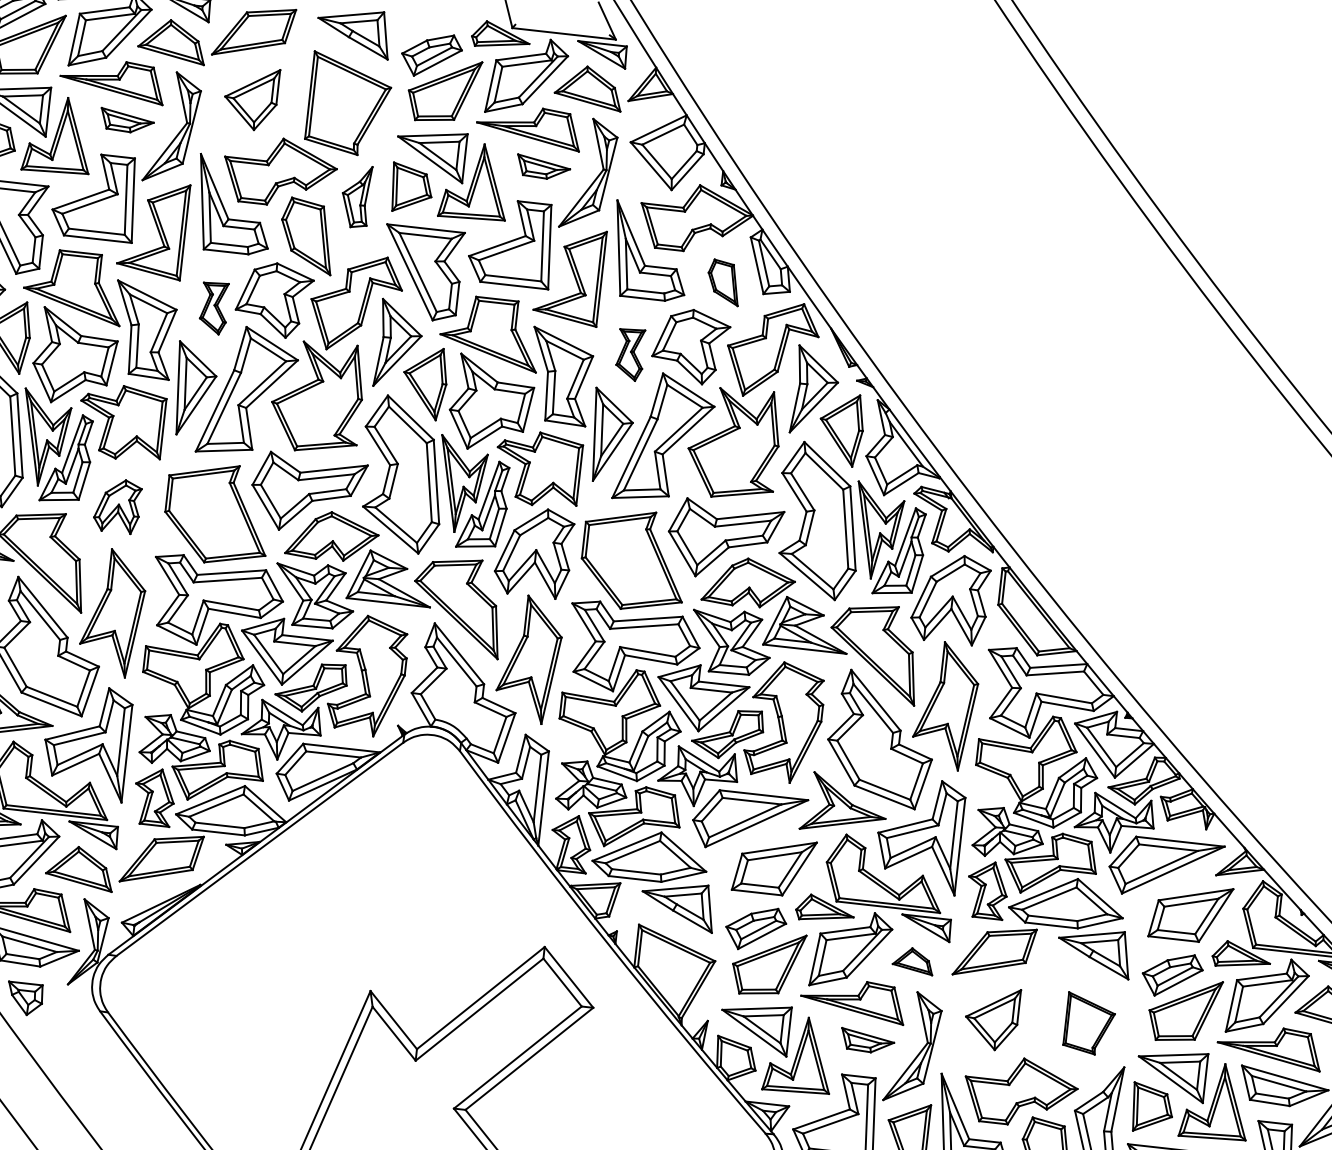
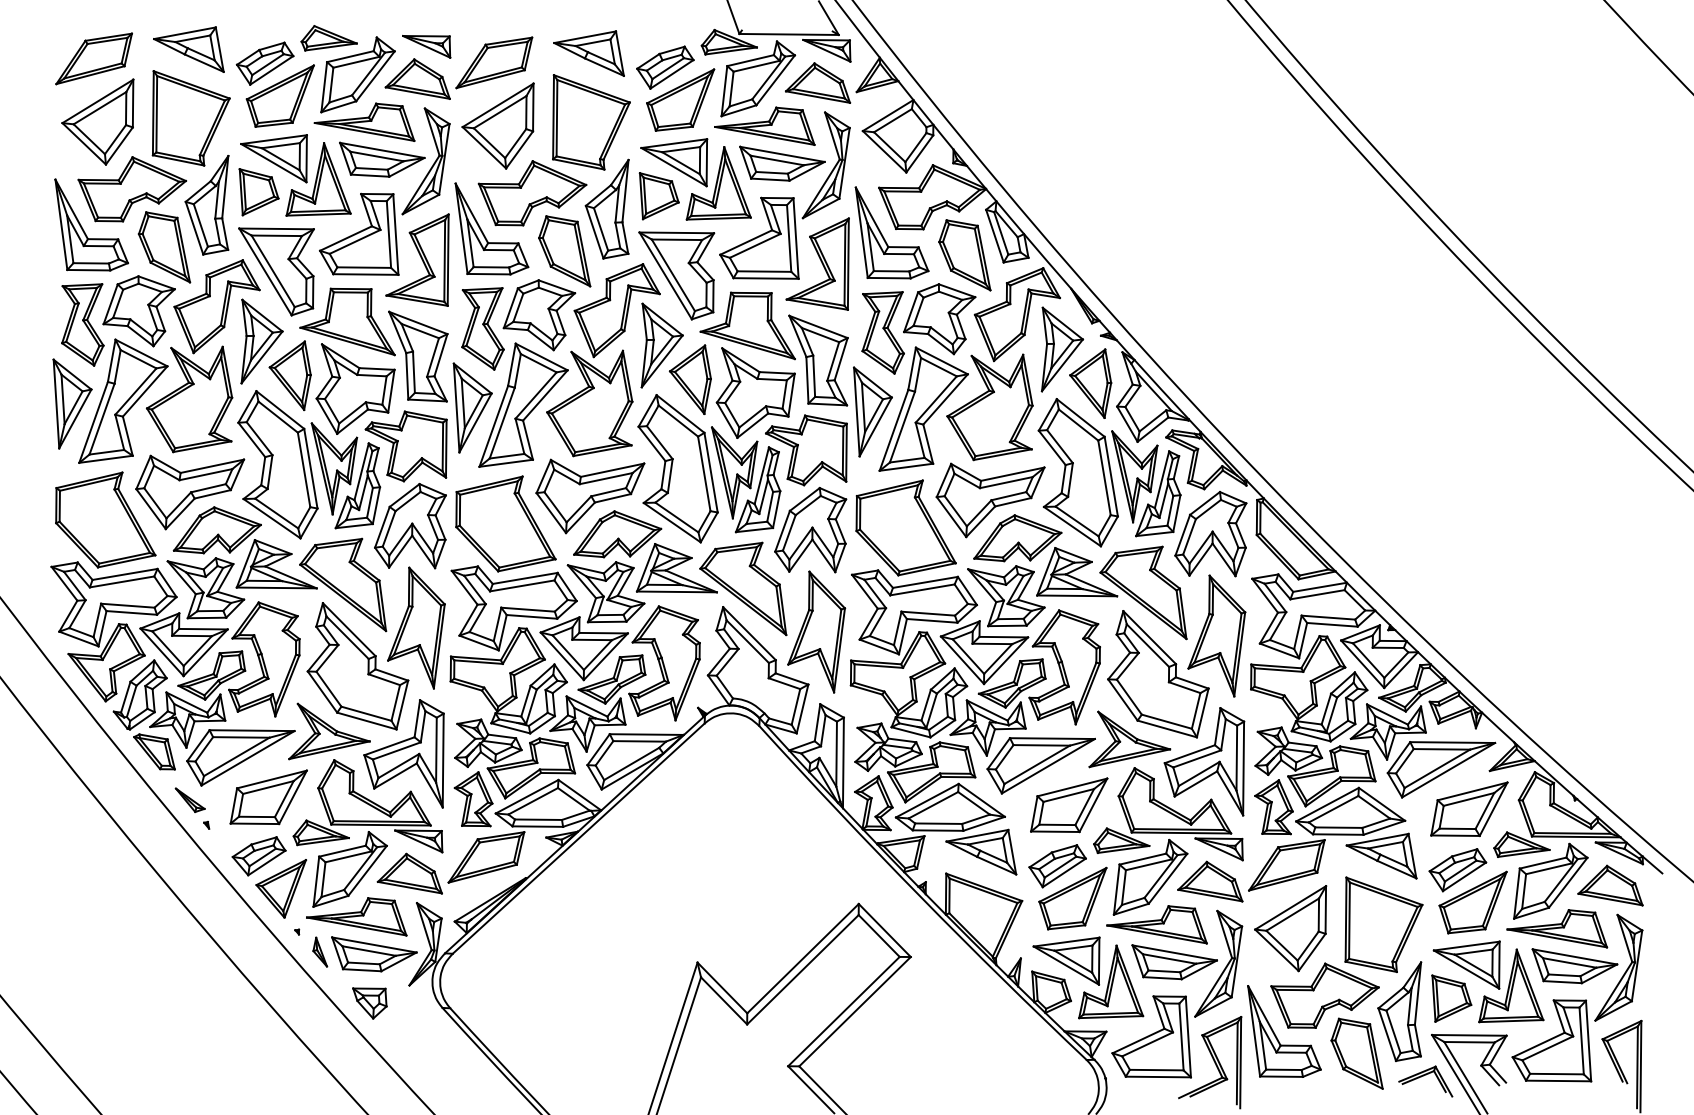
part: (250, 97) -> (497, 125), size x1.43
part: (127, 121) -> (382, 159), size x1.67
part: (543, 167) -> (782, 163), size x1.67
part: (355, 195) -> (606, 208), size x1.67
part: (723, 282) -> (964, 255), size x1.67
part: (213, 307) -> (482, 328), size x1.67
part: (629, 354) -> (882, 332), size x1.67
part: (117, 506) -> (410, 526), size x1.67
part: (913, 960) -> (1210, 881), size x1.67
part: (991, 1018) -> (1290, 928), size x1.43
part: (1089, 1023) -> (1383, 924), size x1.67
part: (867, 1041) -> (1174, 962), size x1.67

